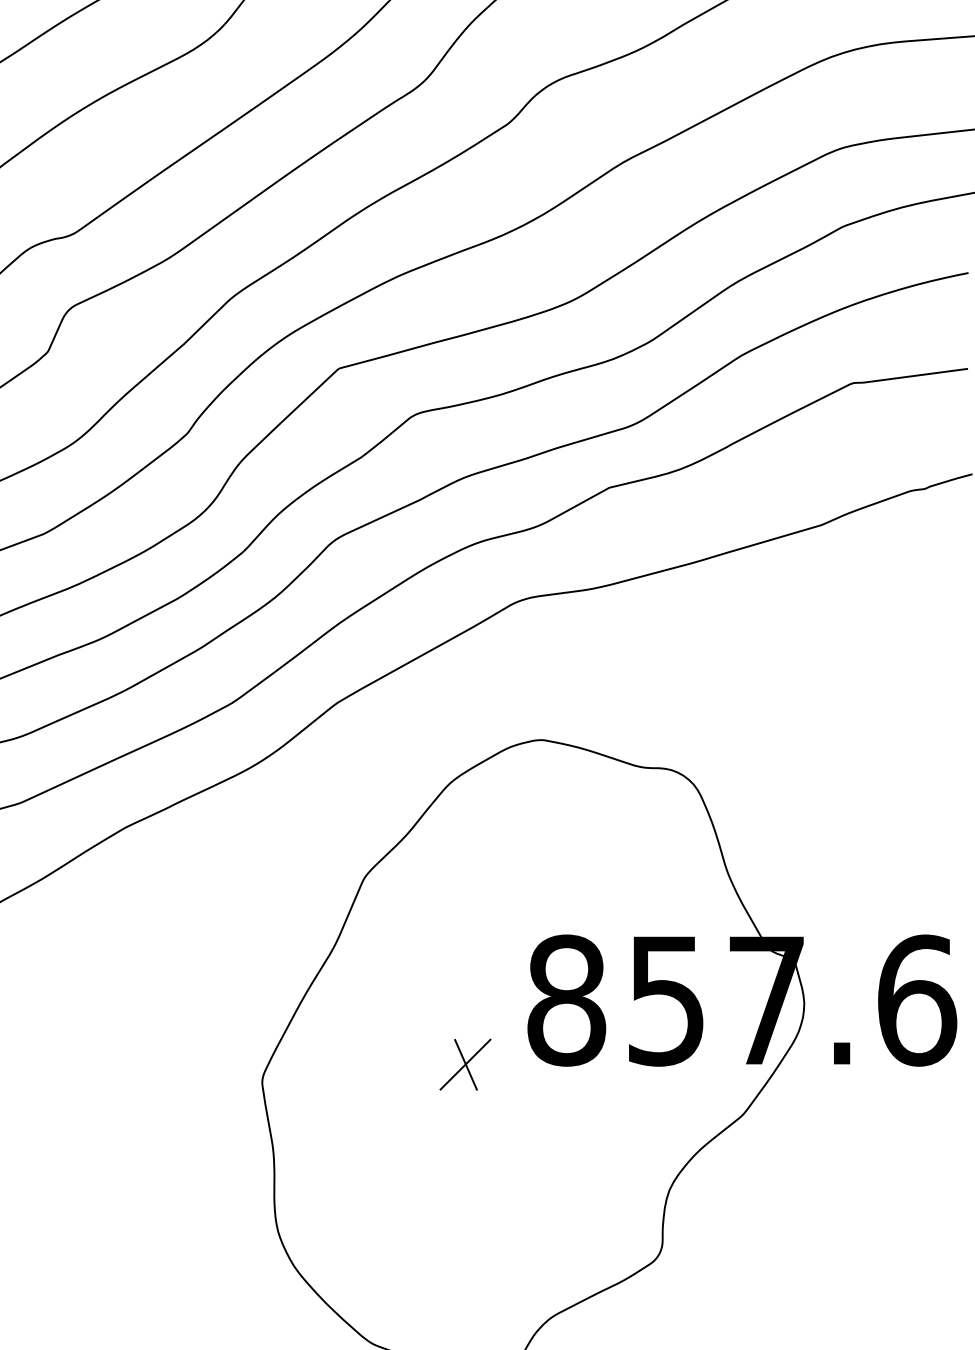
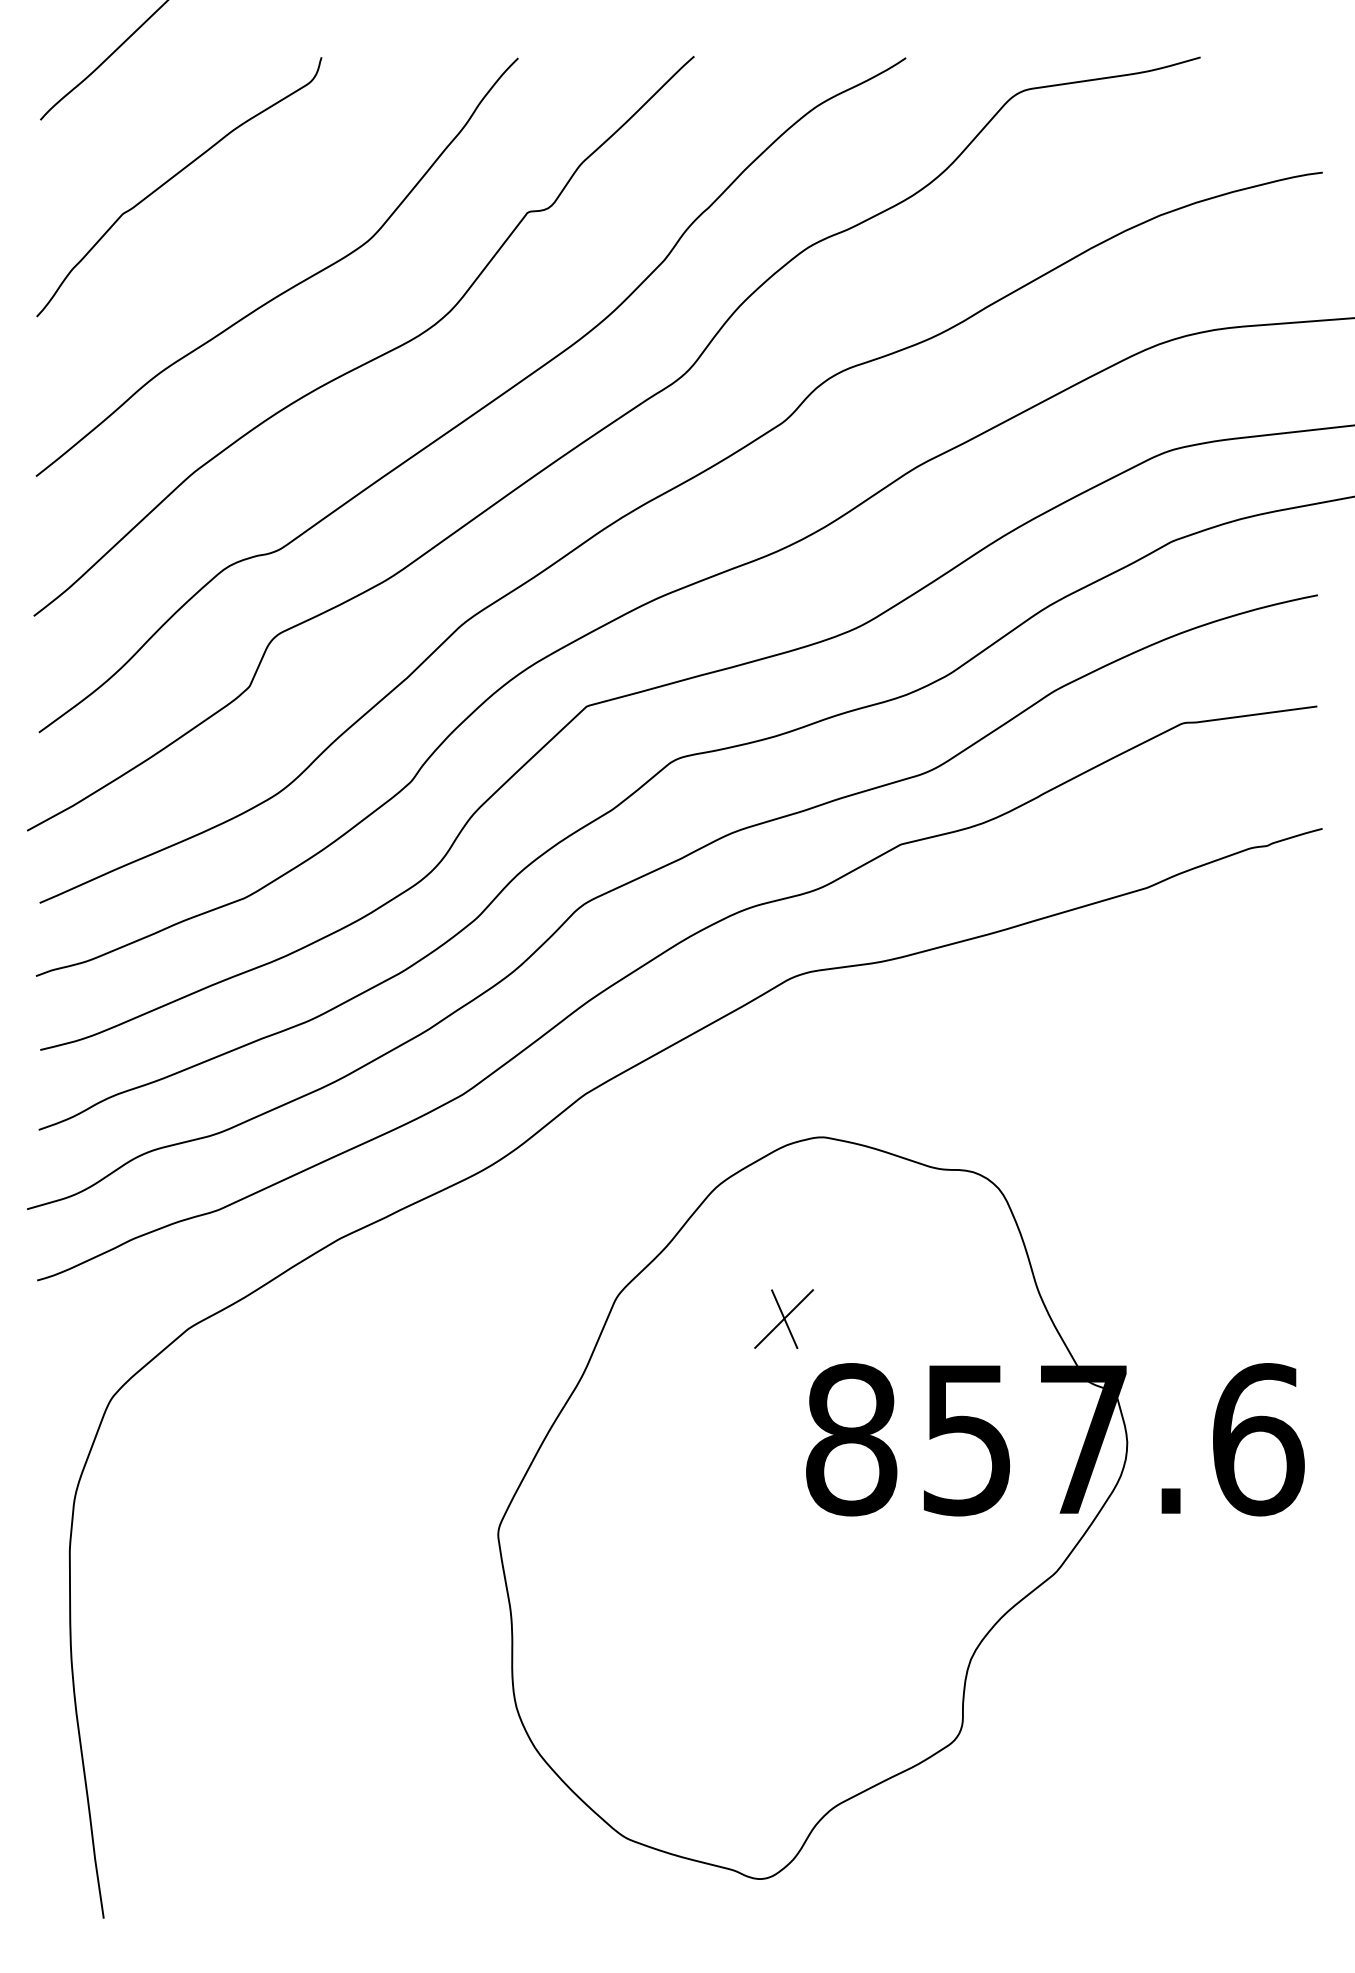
part: (464, 1064) -> (783, 1318), moved

